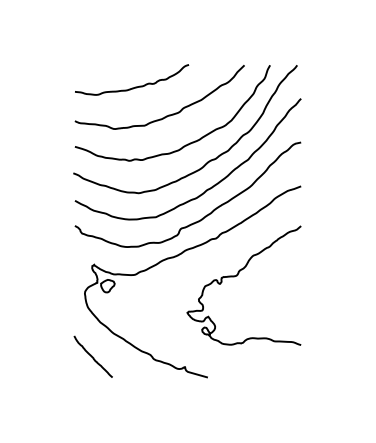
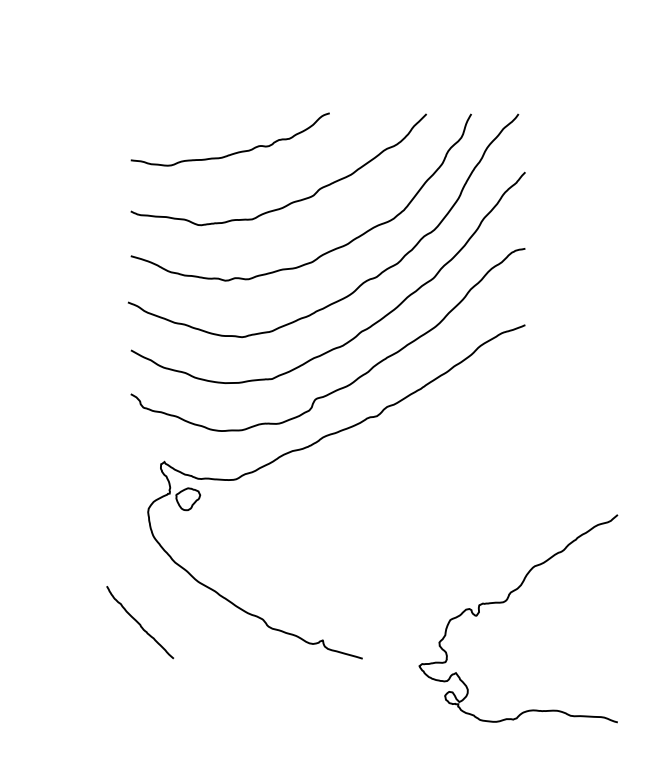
curve: (237, 276) -> (506, 602), moved
curve: (92, 356) -> (138, 621), moved

